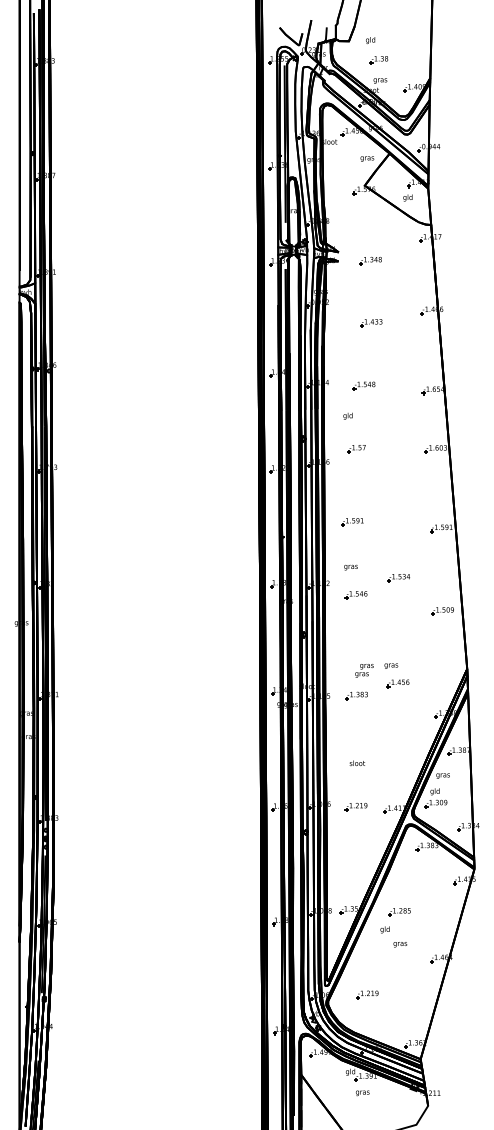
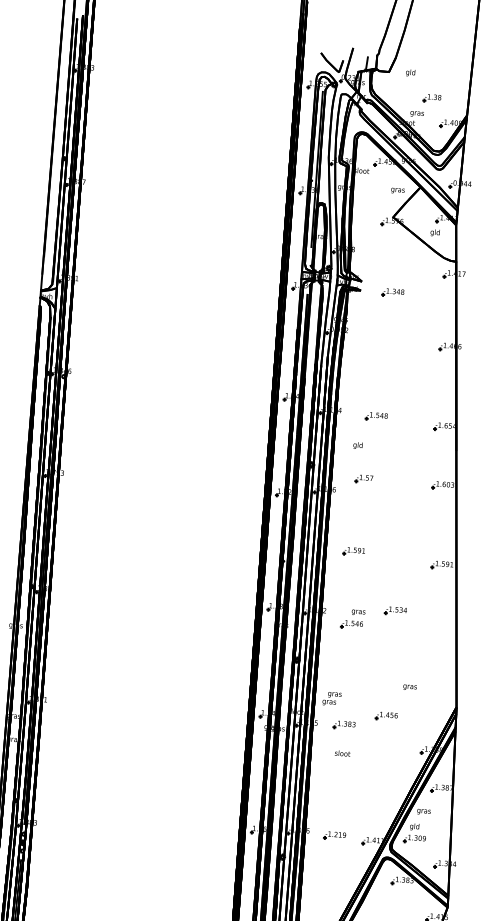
part: (378, 60) -> (431, 98), moved
part: (371, 323) -> (388, 355), removed
text: (350, 567) -> (358, 612), moved
part: (442, 611) -> (436, 647), removed
text: (391, 665) -> (410, 686), moved
text: (364, 670) -> (332, 698), moved
text: (356, 762) -> (341, 752), moved

